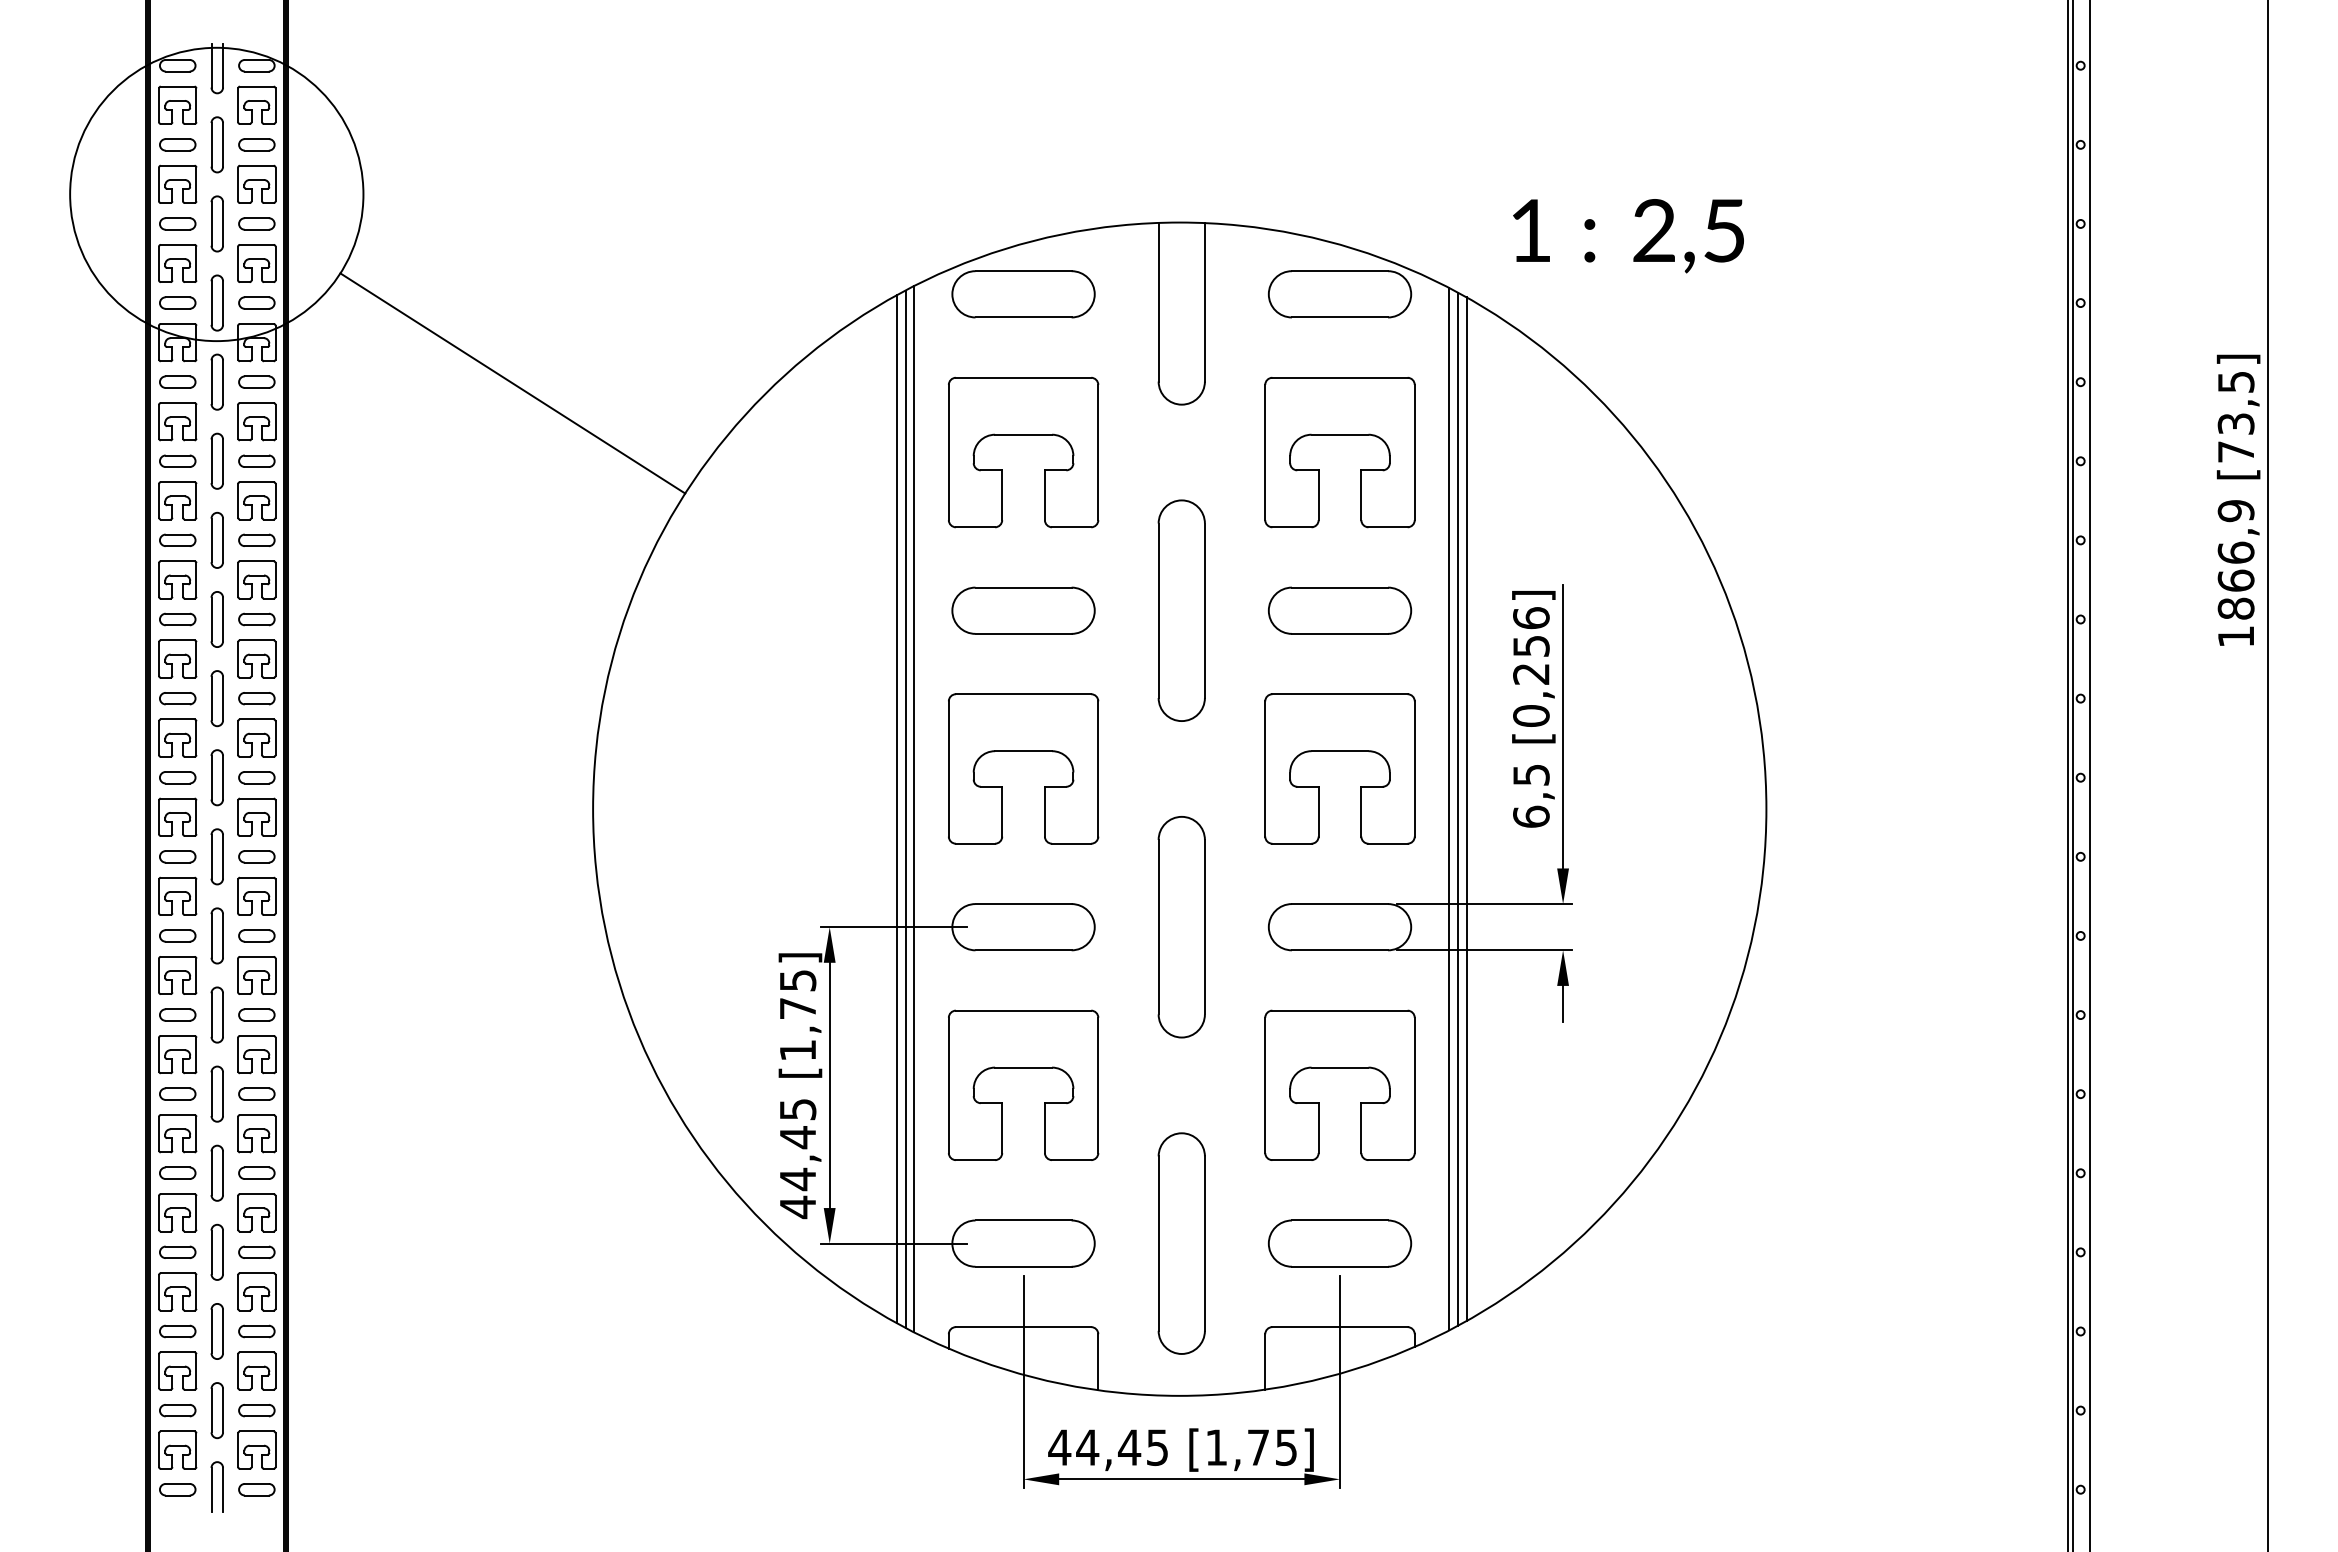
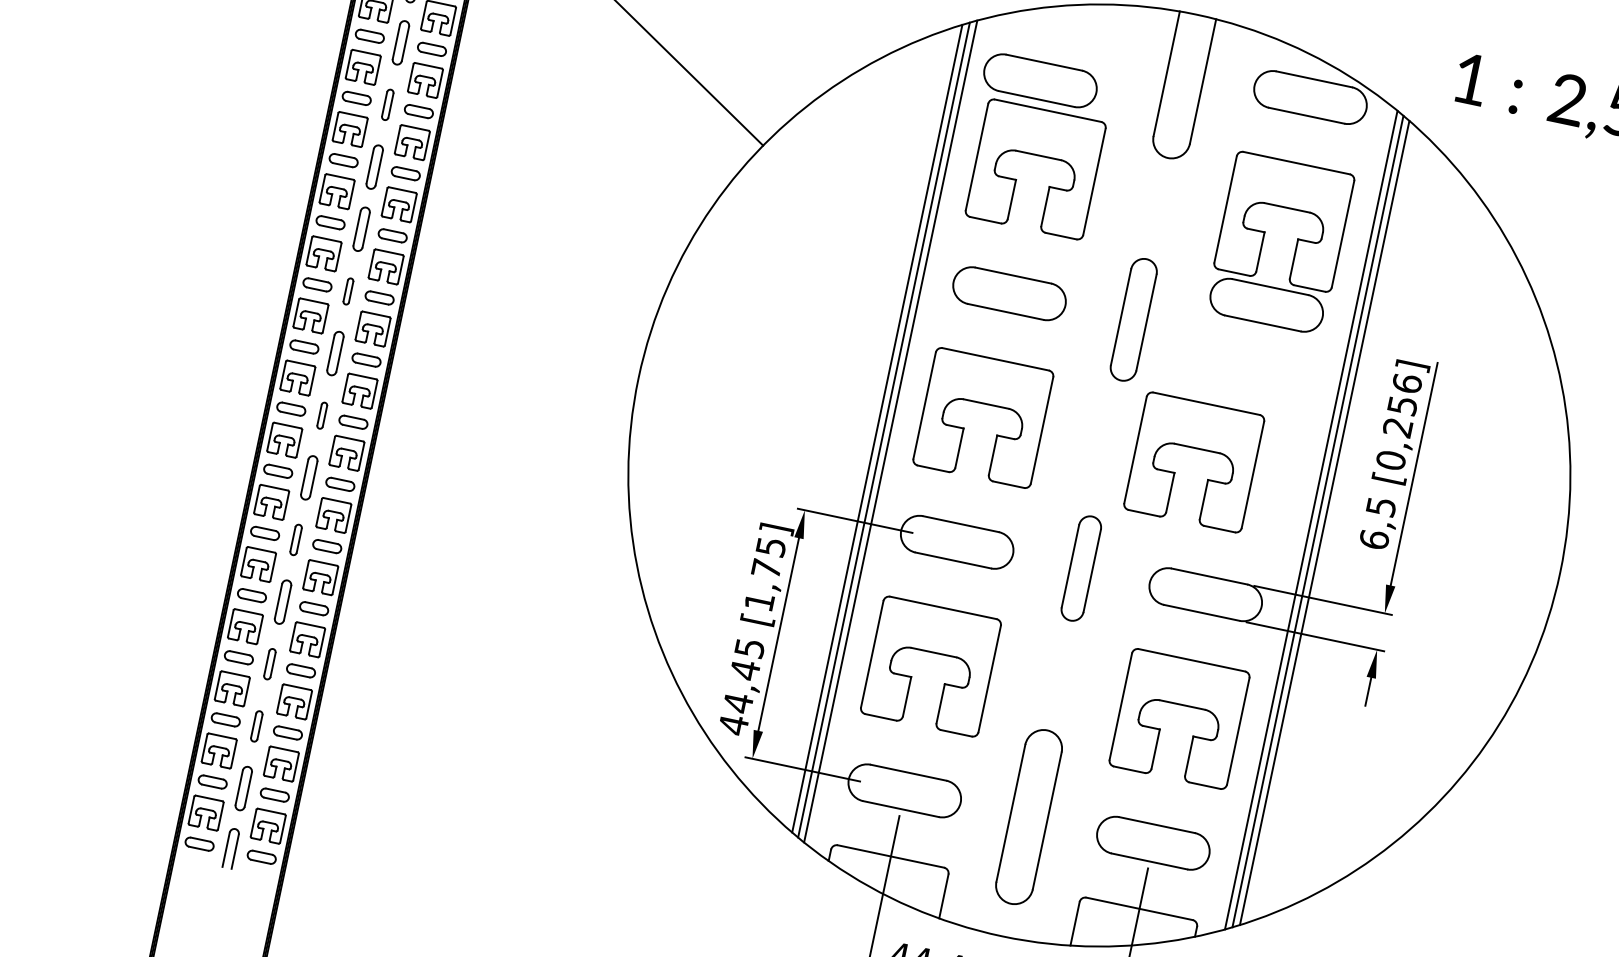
part: (1023, 294) -> (1040, 80), moved
part: (216, 539) -> (387, 104), size x0.7
part: (1181, 610) -> (1133, 319), size x0.7
part: (1339, 610) -> (1266, 304), moved
part: (1339, 751) -> (1196, 448), moved
part: (216, 777) -> (347, 291), size x0.6
part: (1181, 927) -> (1081, 568), size x0.6
part: (216, 935) -> (321, 415), size x0.6
part: (216, 1093) -> (295, 539), size x0.7
part: (216, 1251) -> (269, 663), size x0.7
part: (216, 1331) -> (256, 726), size x0.7

